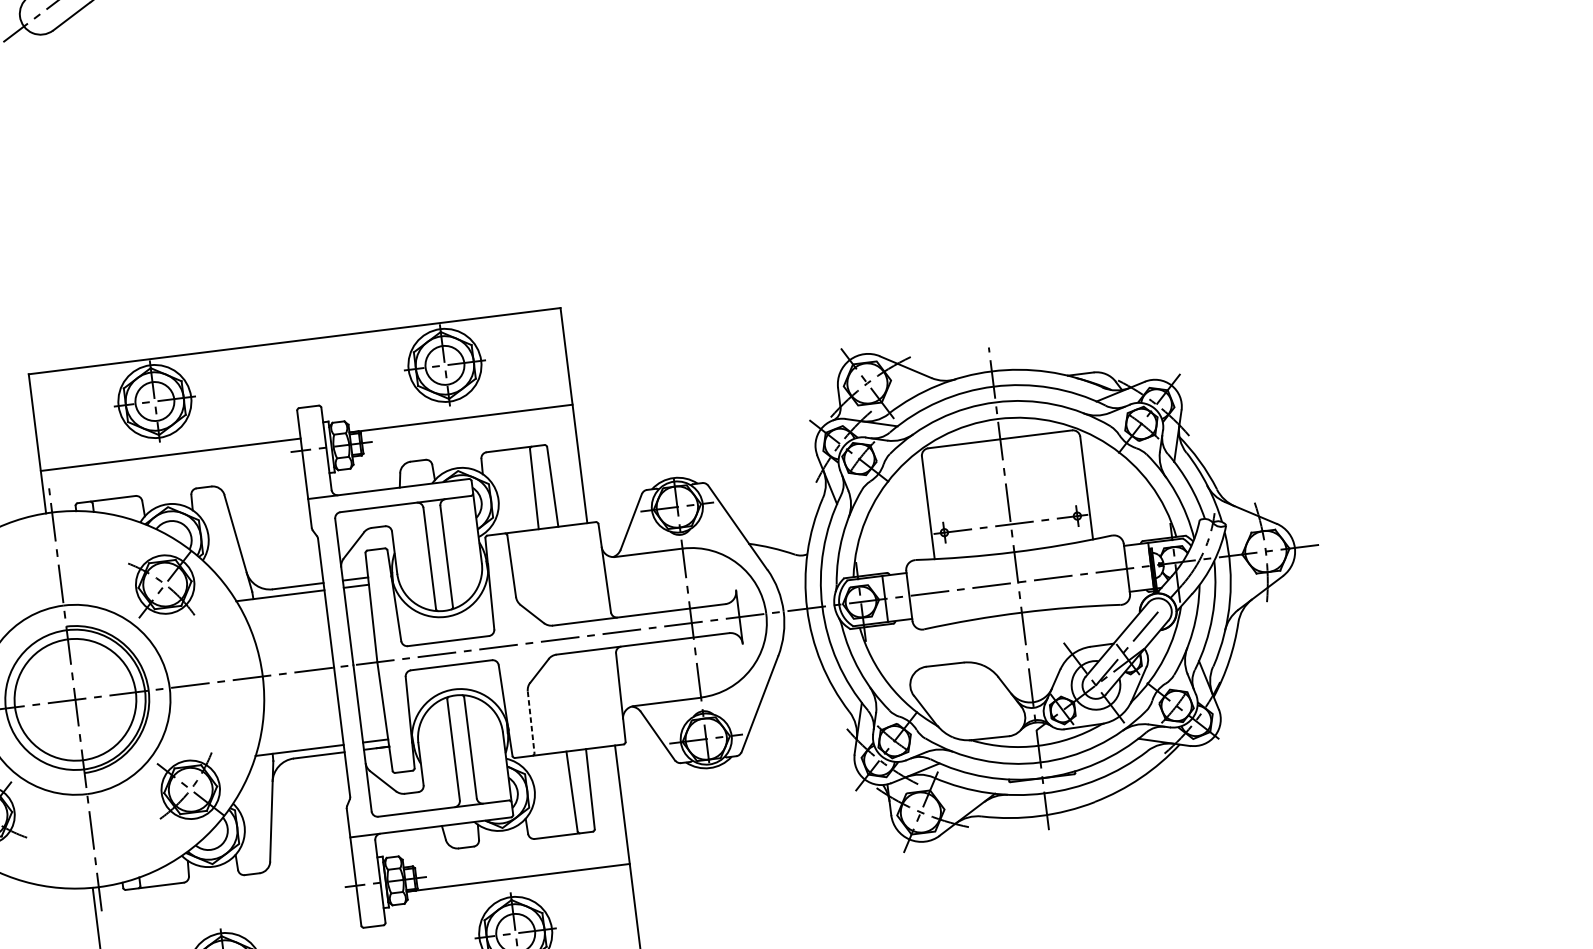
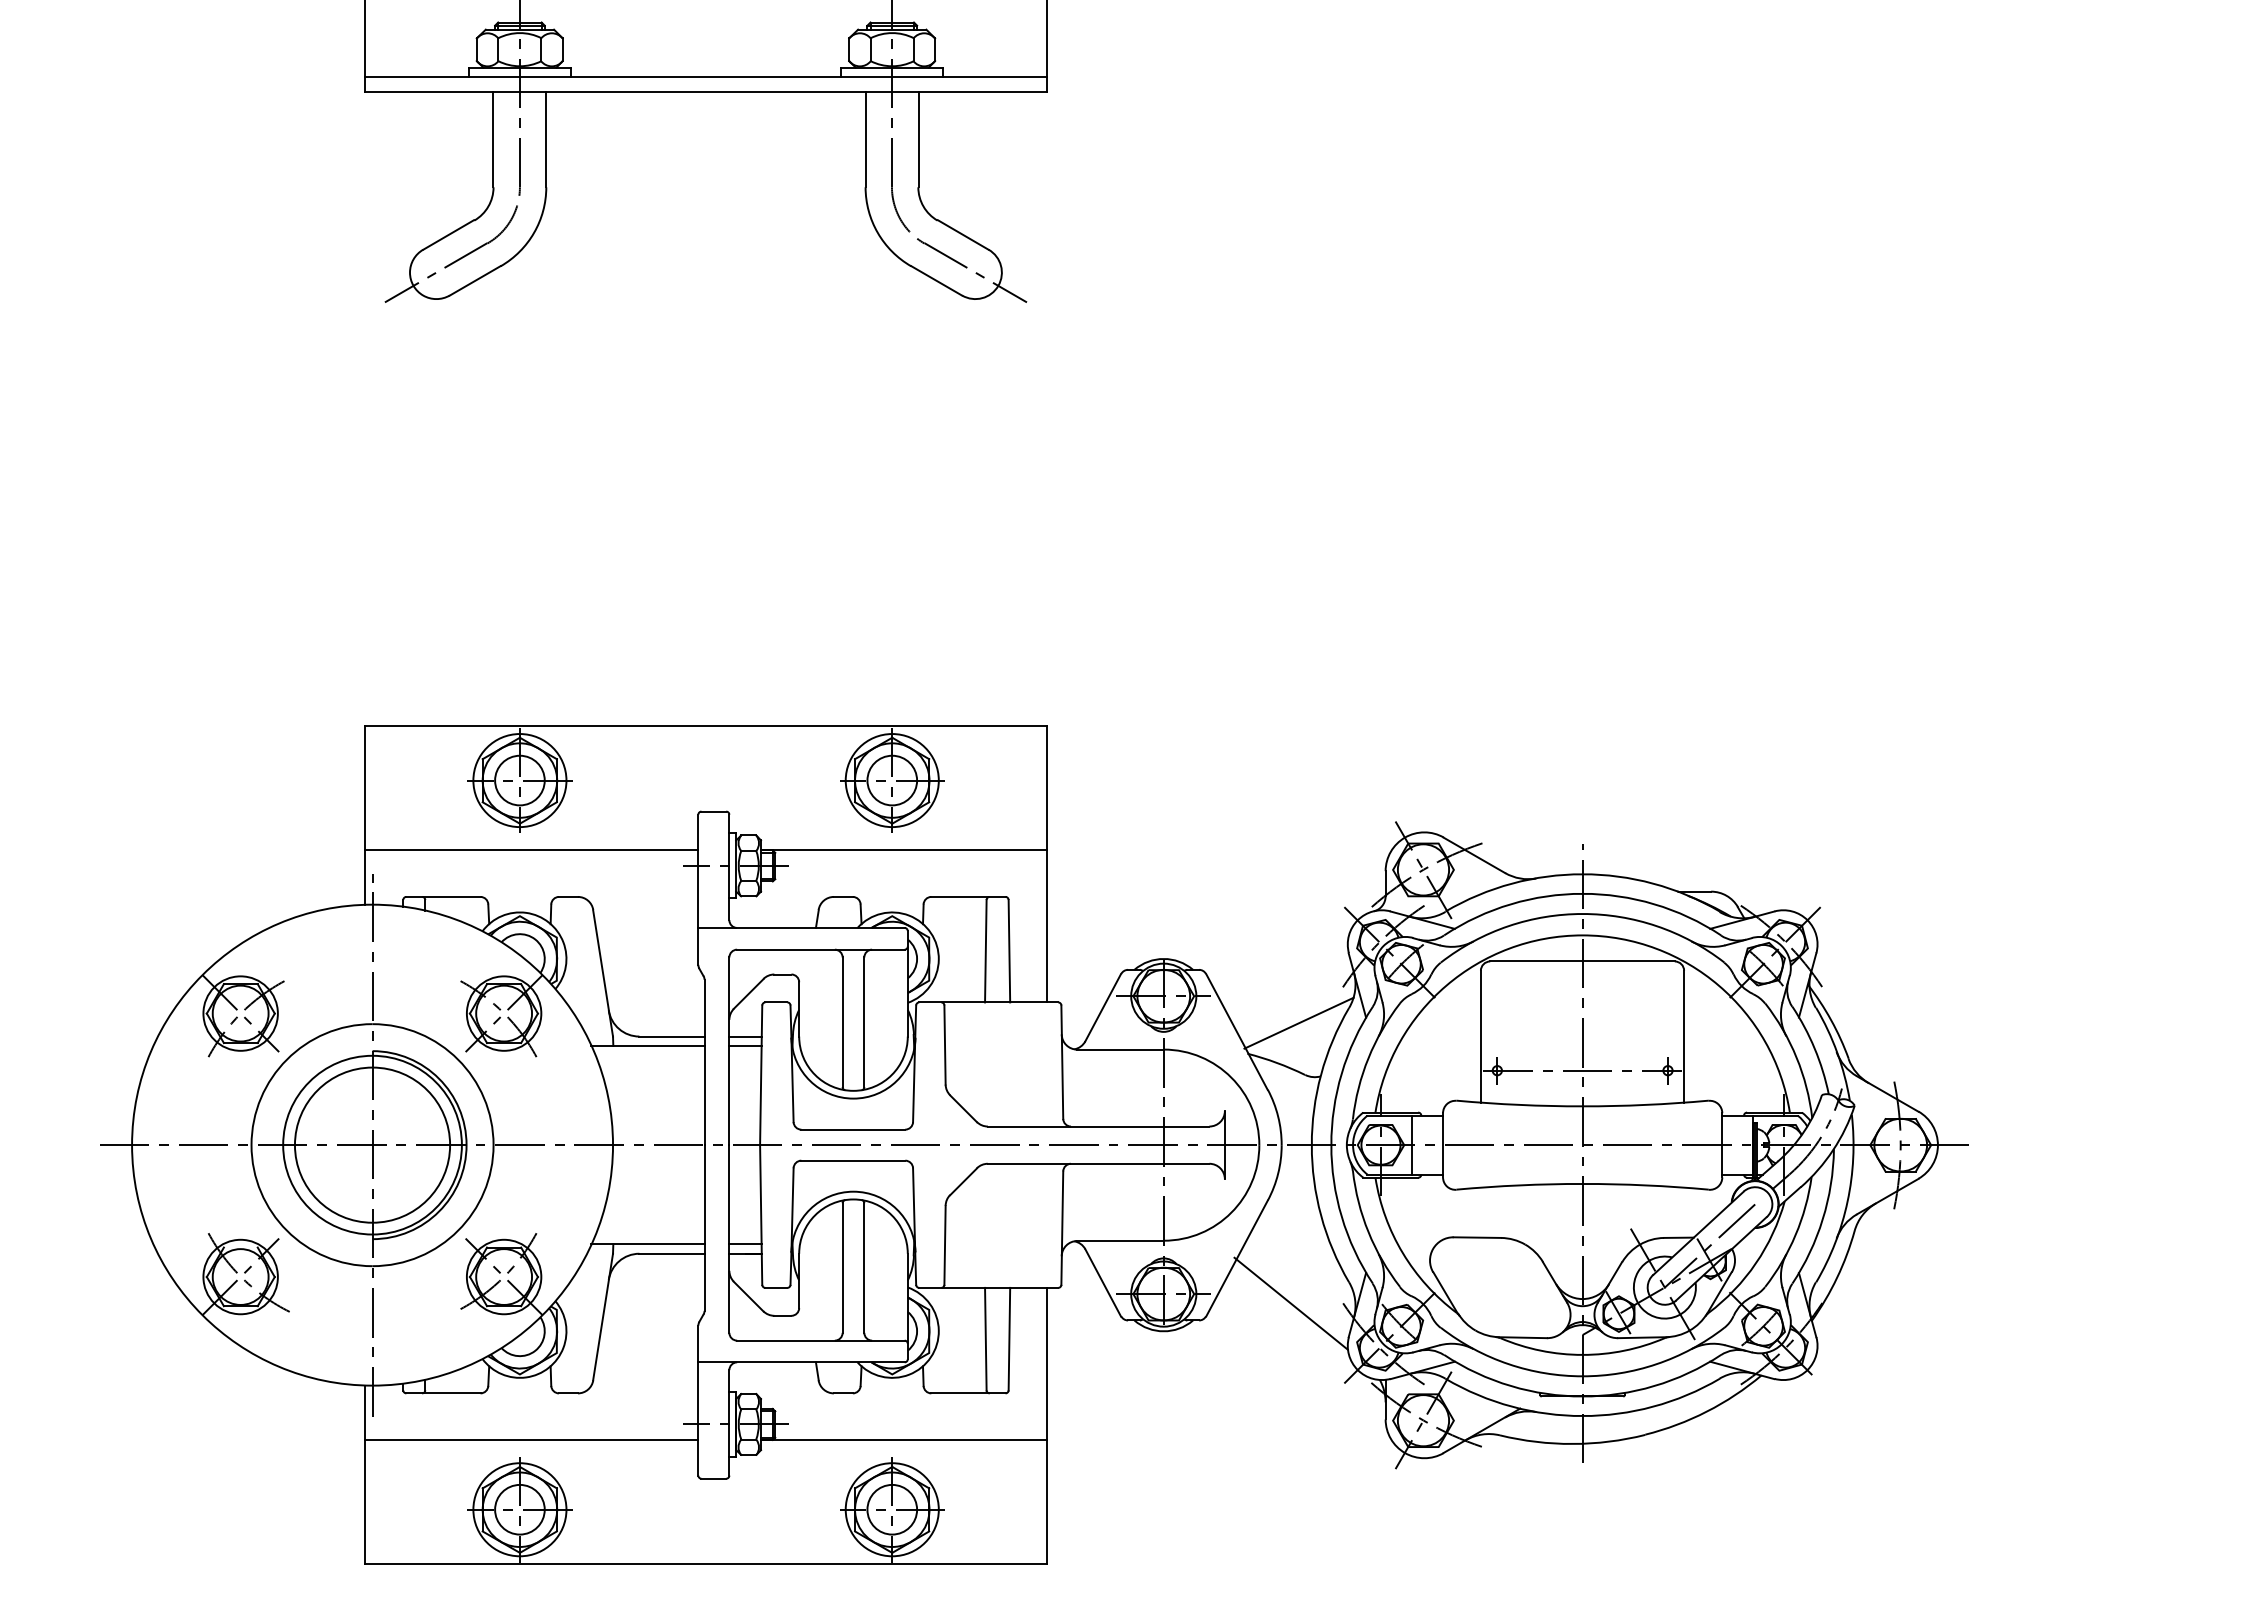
line: (784, 514) -> (1298, 1022), added
line: (531, 722) -> (945, 1245), dashed -> solid
line: (805, 734) -> (1290, 1303), added
line: (227, 913) -> (531, 1439), added

